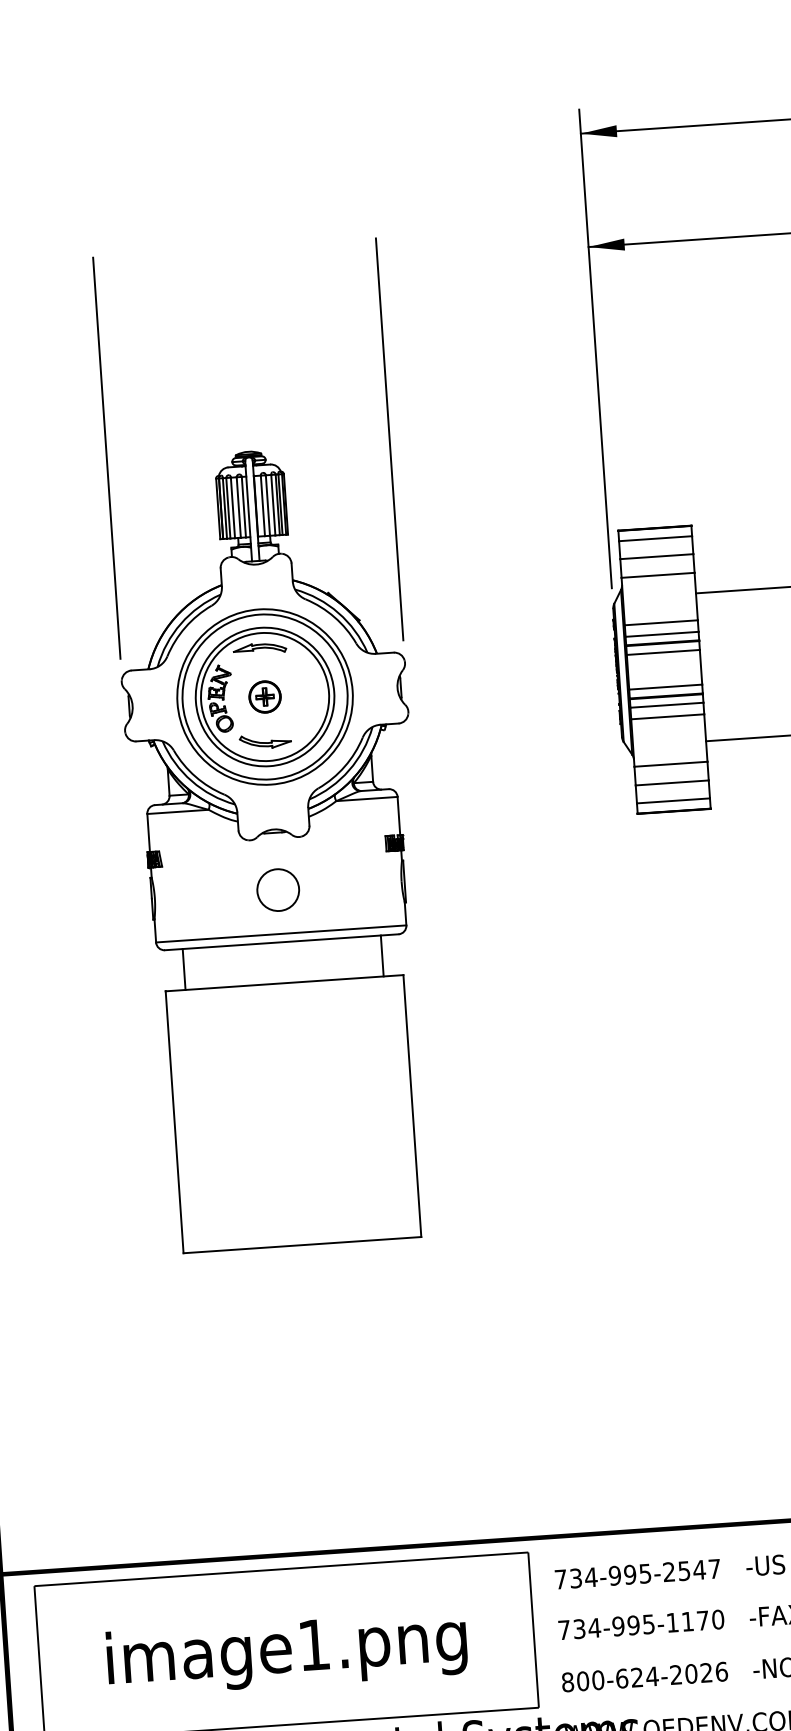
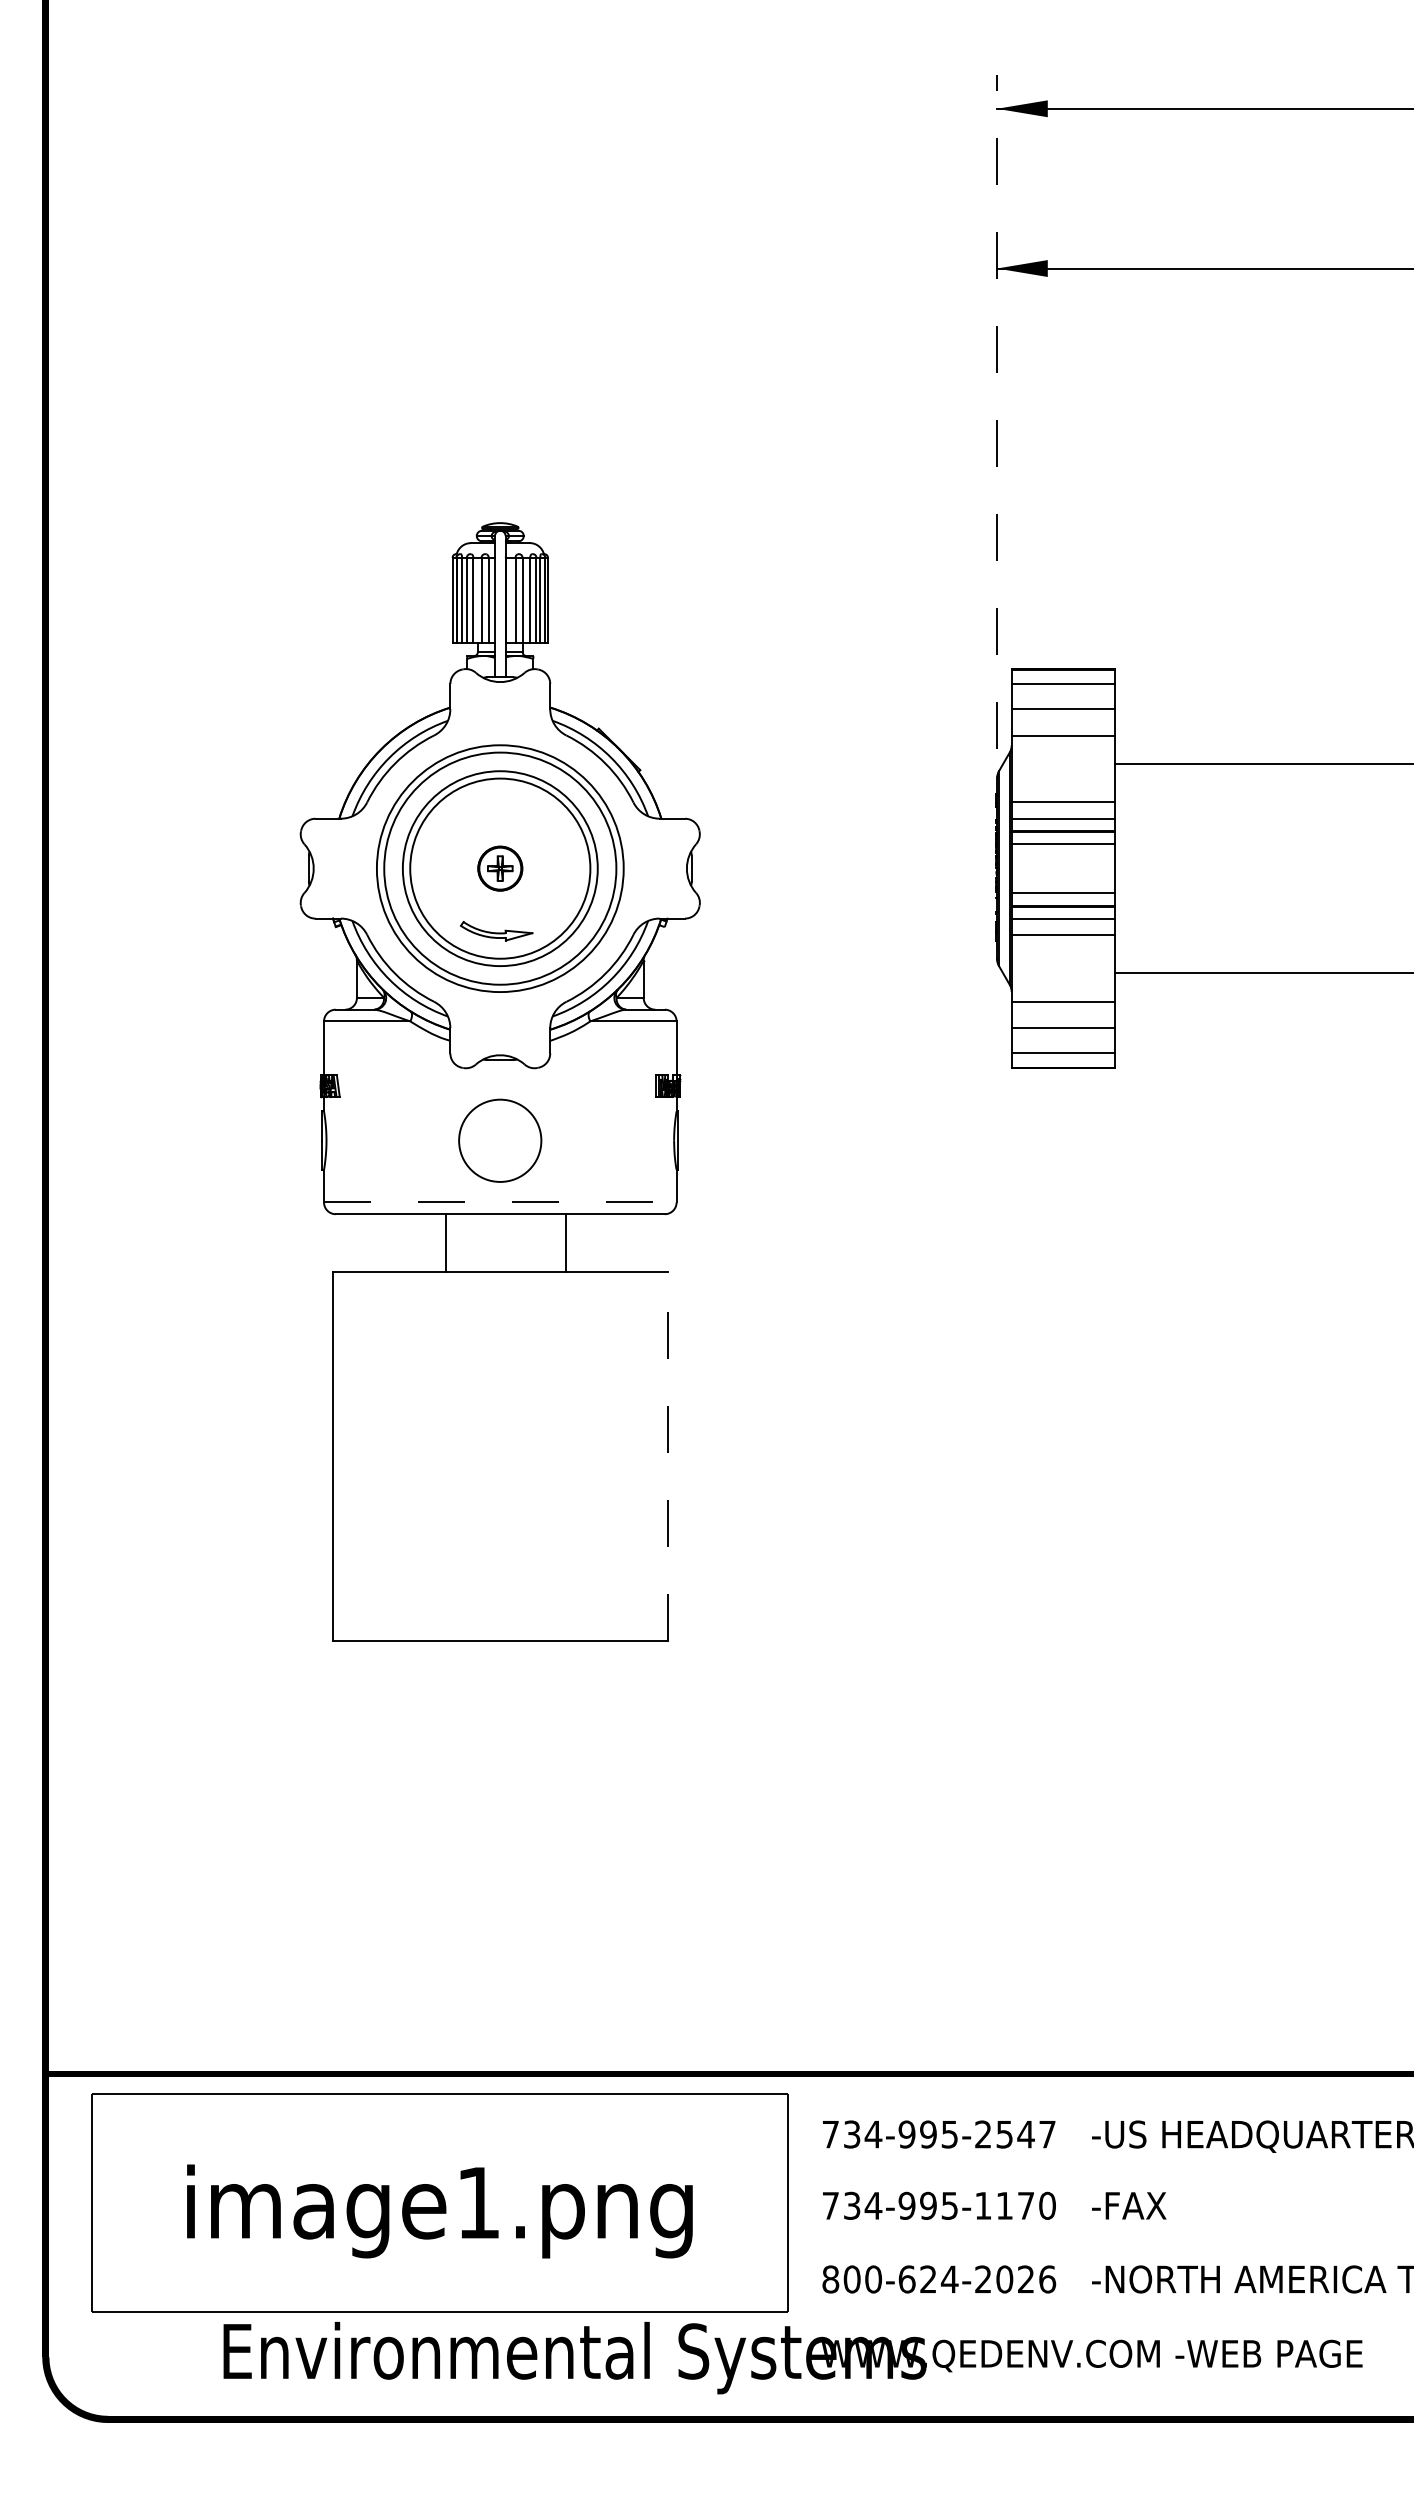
line: (595, 348) -> (997, 411), solid -> dashed
line: (389, 439) -> (699, 519), removed
line: (106, 458) -> (300, 518), removed
part: (259, 648) -> (497, 800), removed
part: (220, 698) -> (437, 866), removed
circle: (278, 889) -> (500, 1140), size x1.4
line: (281, 933) -> (500, 1202), solid -> dashed
line: (381, 955) -> (565, 1242), moved
line: (183, 969) -> (445, 1242), moved
line: (412, 1106) -> (667, 1456), solid -> dashed

